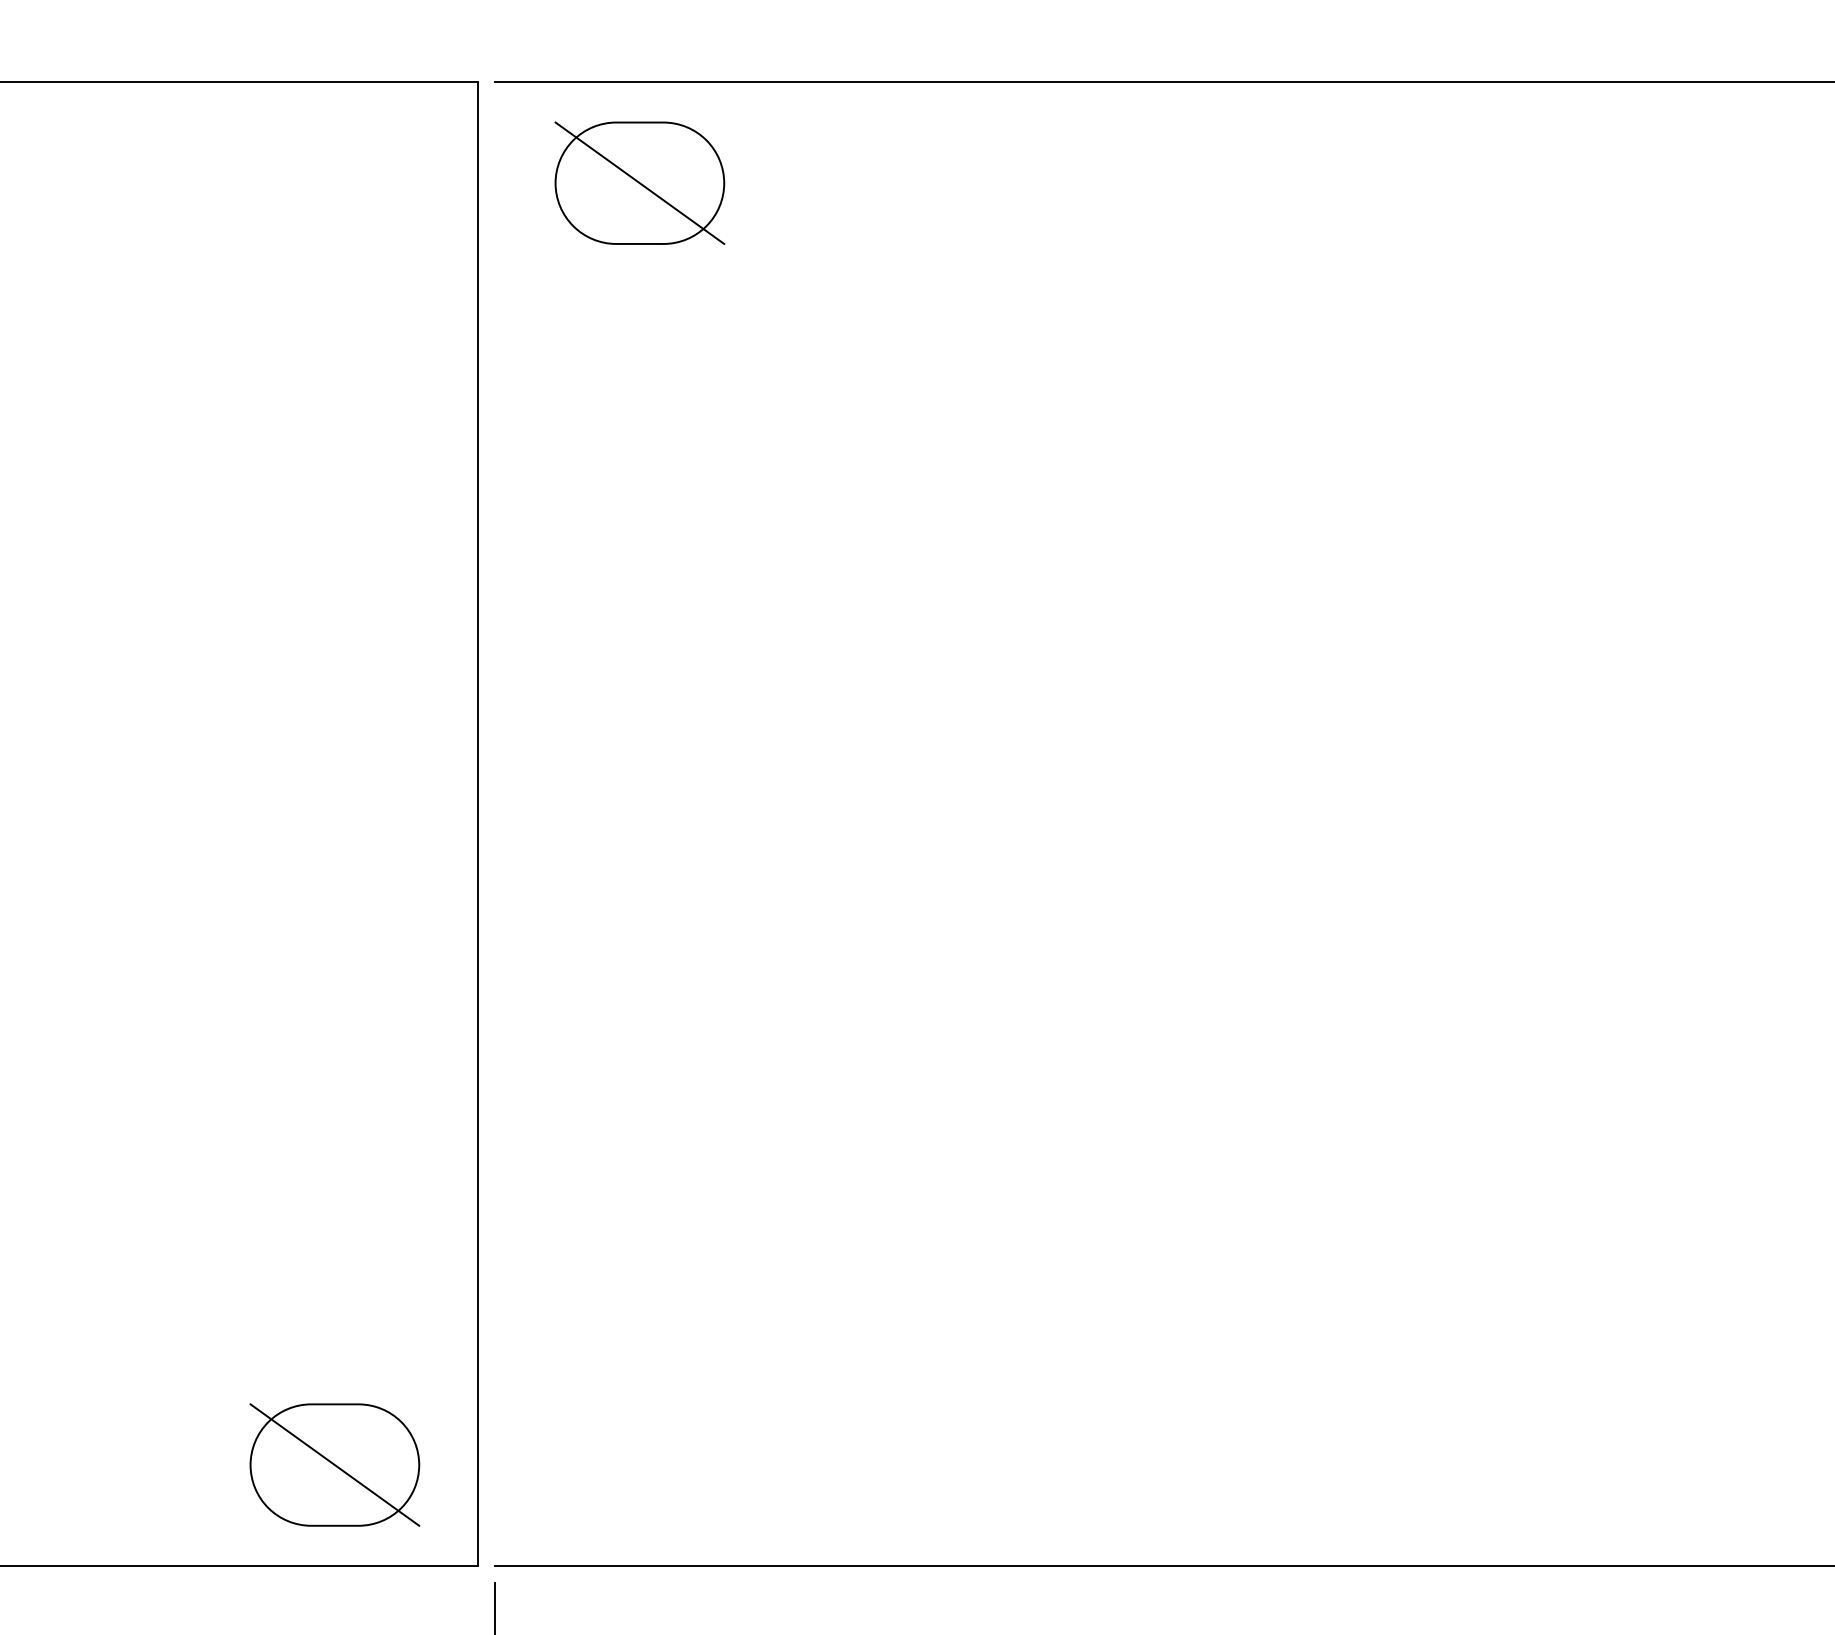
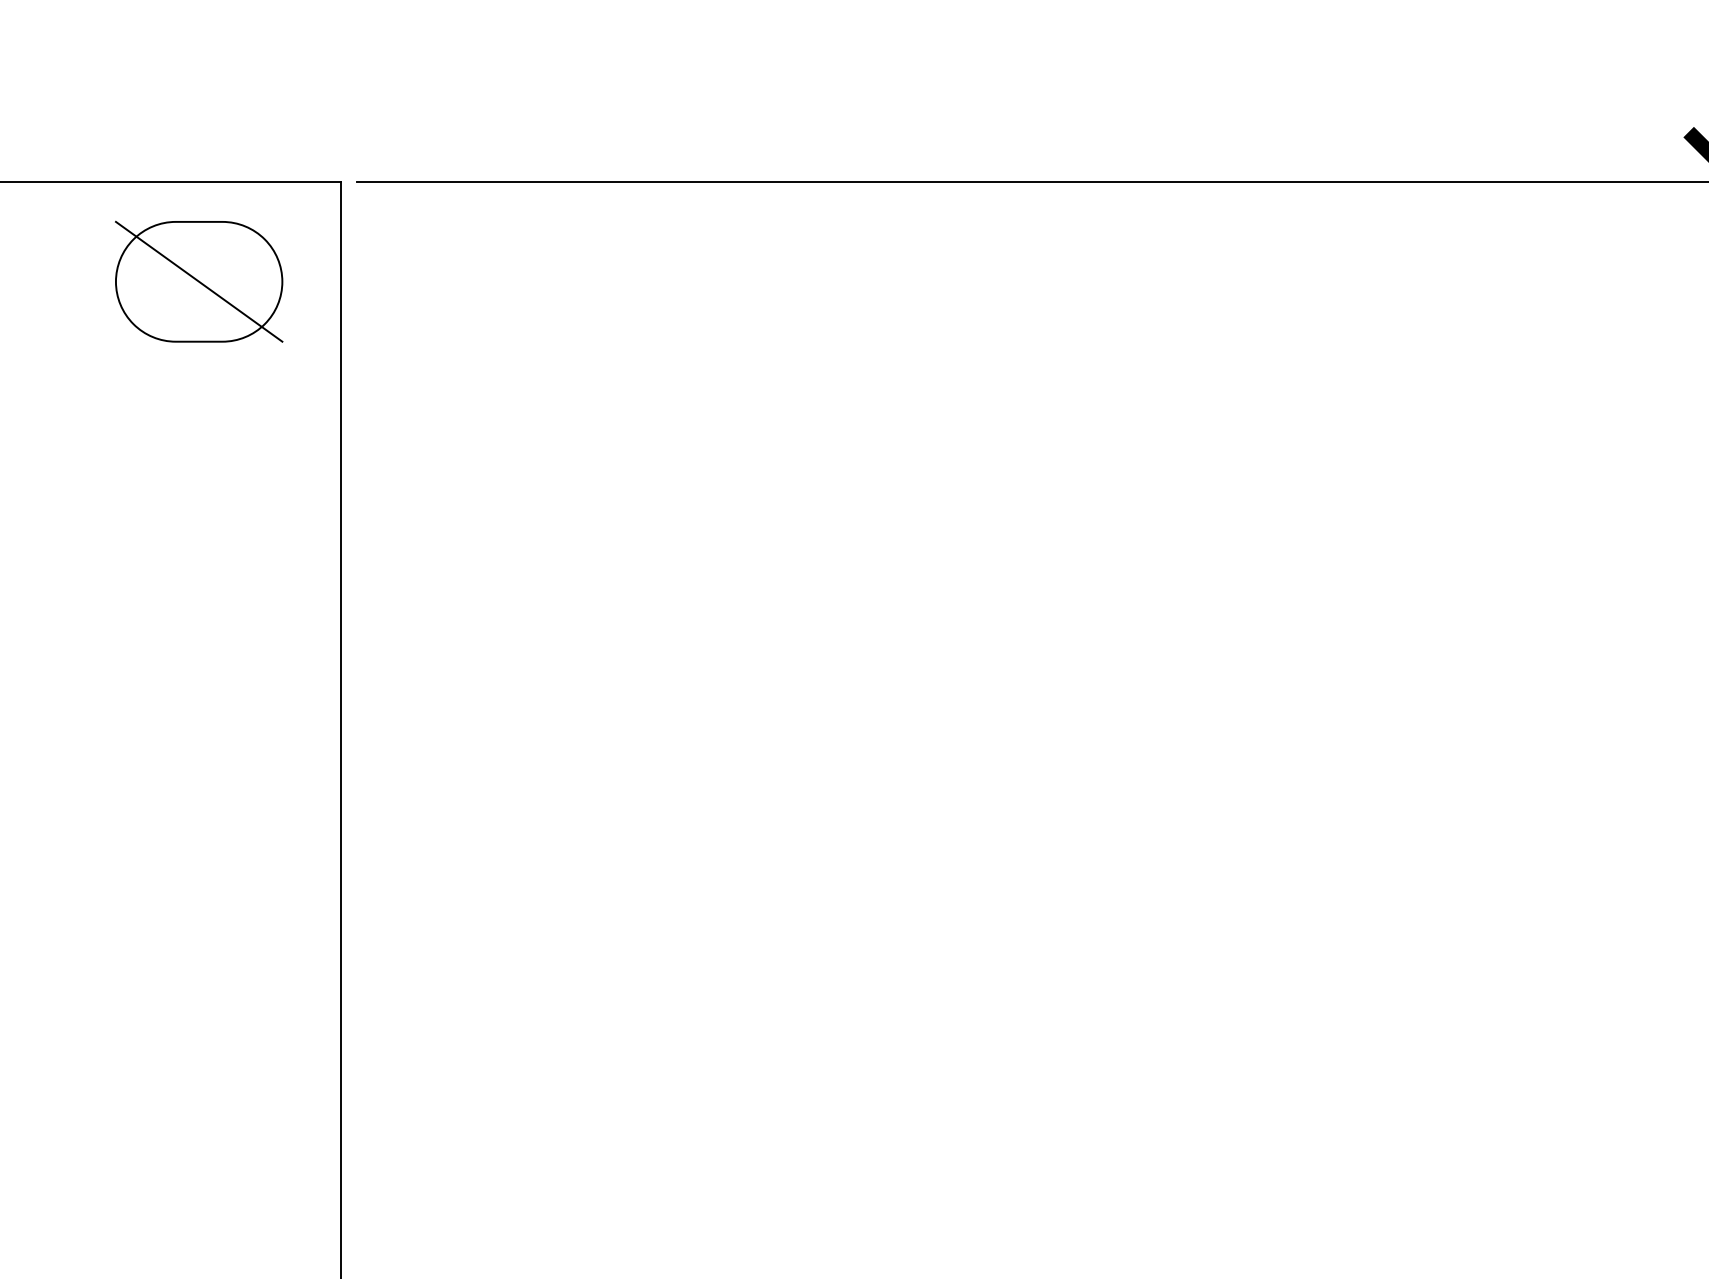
part: (639, 182) -> (198, 281), moved

